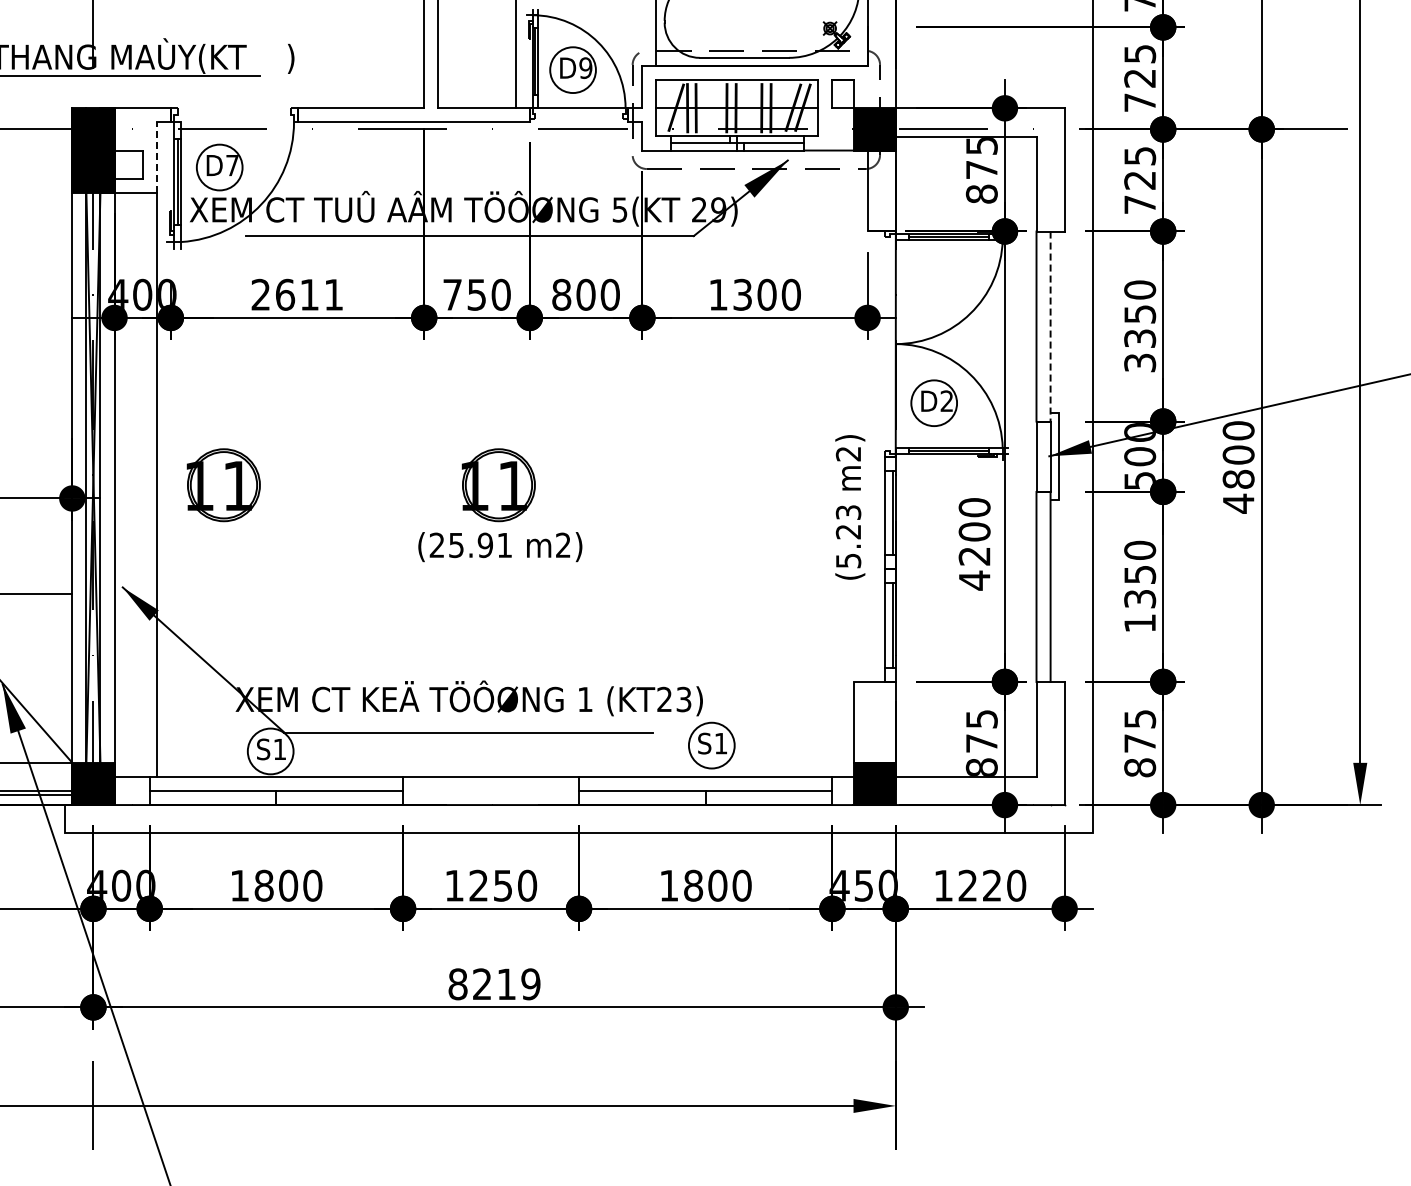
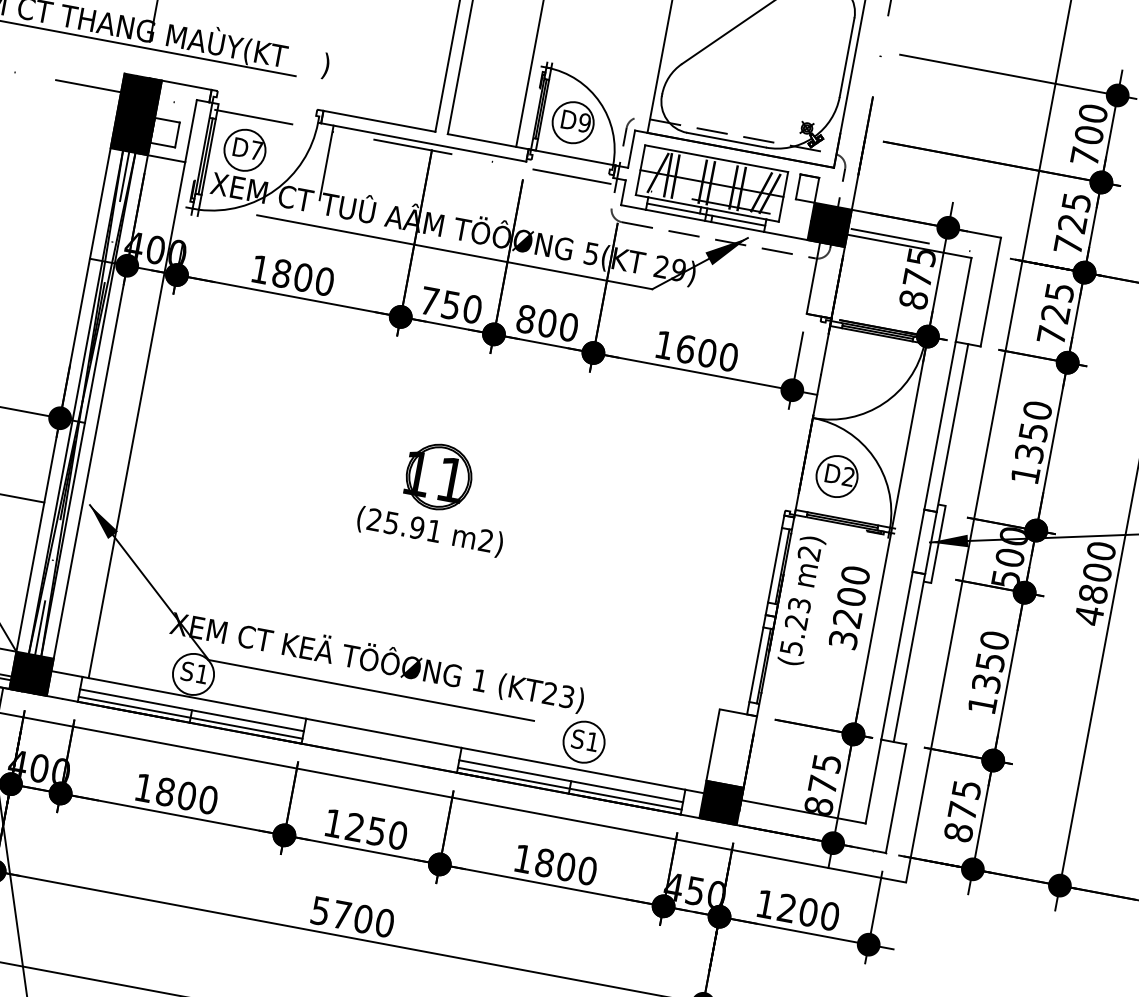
line: (156, 157) -> (190, 131), dashed -> solid
line: (311, 164) -> (326, 162), added
text: (297, 294) -> (292, 275), 2611 -> 1800
text: (742, 294) -> (685, 348), 1300 -> 1600
line: (1050, 327) -> (952, 428), dashed -> solid
text: (1140, 362) -> (1025, 474), 3350 -> 1350
part: (223, 485) -> (195, 431), removed
text: (850, 507) -> (802, 601), moved
text: (974, 580) -> (843, 639), 4200 -> 3200
line: (276, 799) -> (190, 717), added
line: (705, 799) -> (569, 788), added
text: (991, 885) -> (807, 911), 1220 -> 1200
text: (494, 984) -> (352, 917), 8219 -> 5700

